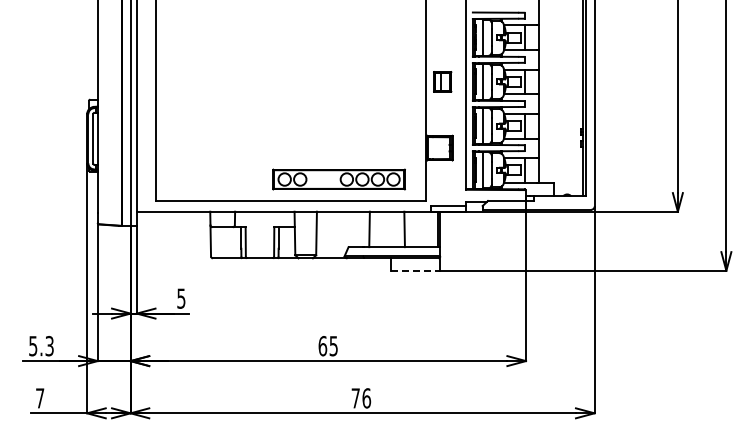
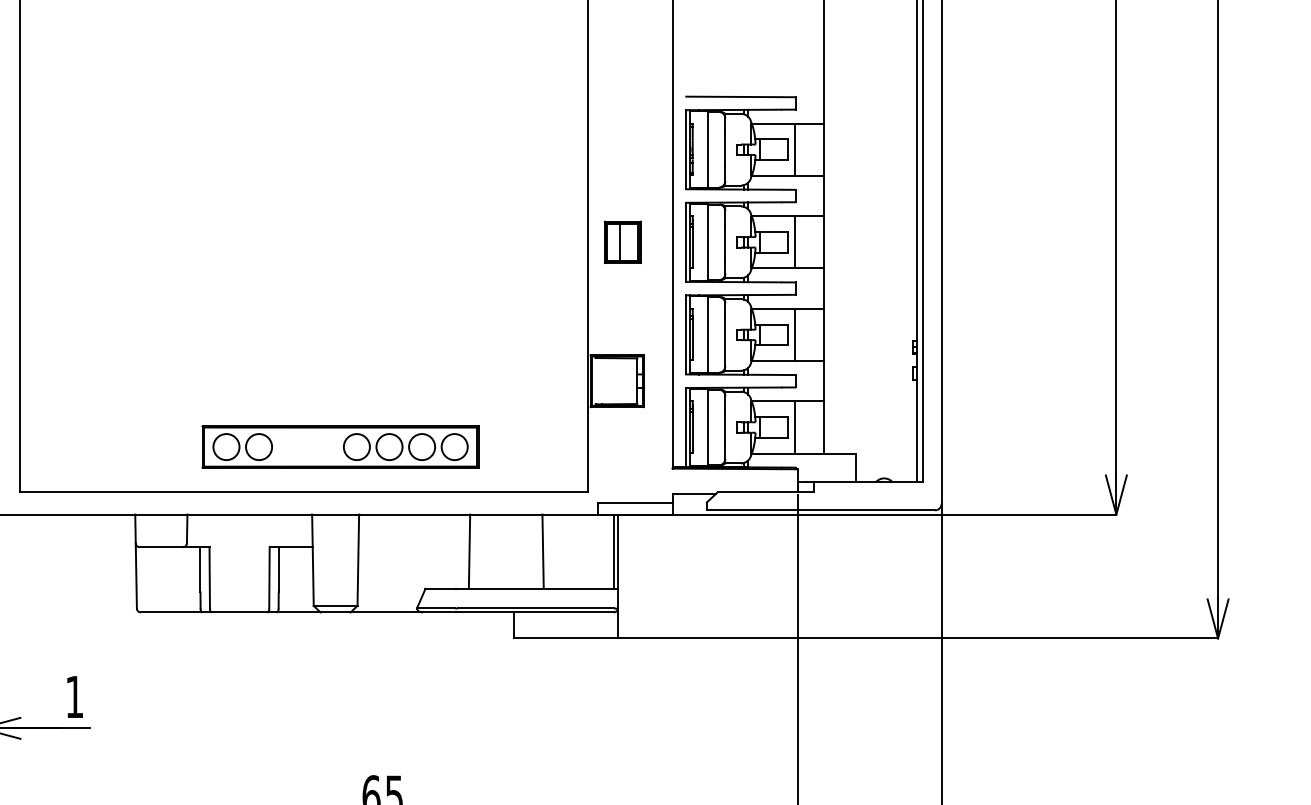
part: (338, 179) -> (339, 446), moved
line: (415, 270) -> (565, 637), dashed -> solid
text: (181, 298) -> (74, 696), 5 -> 1

